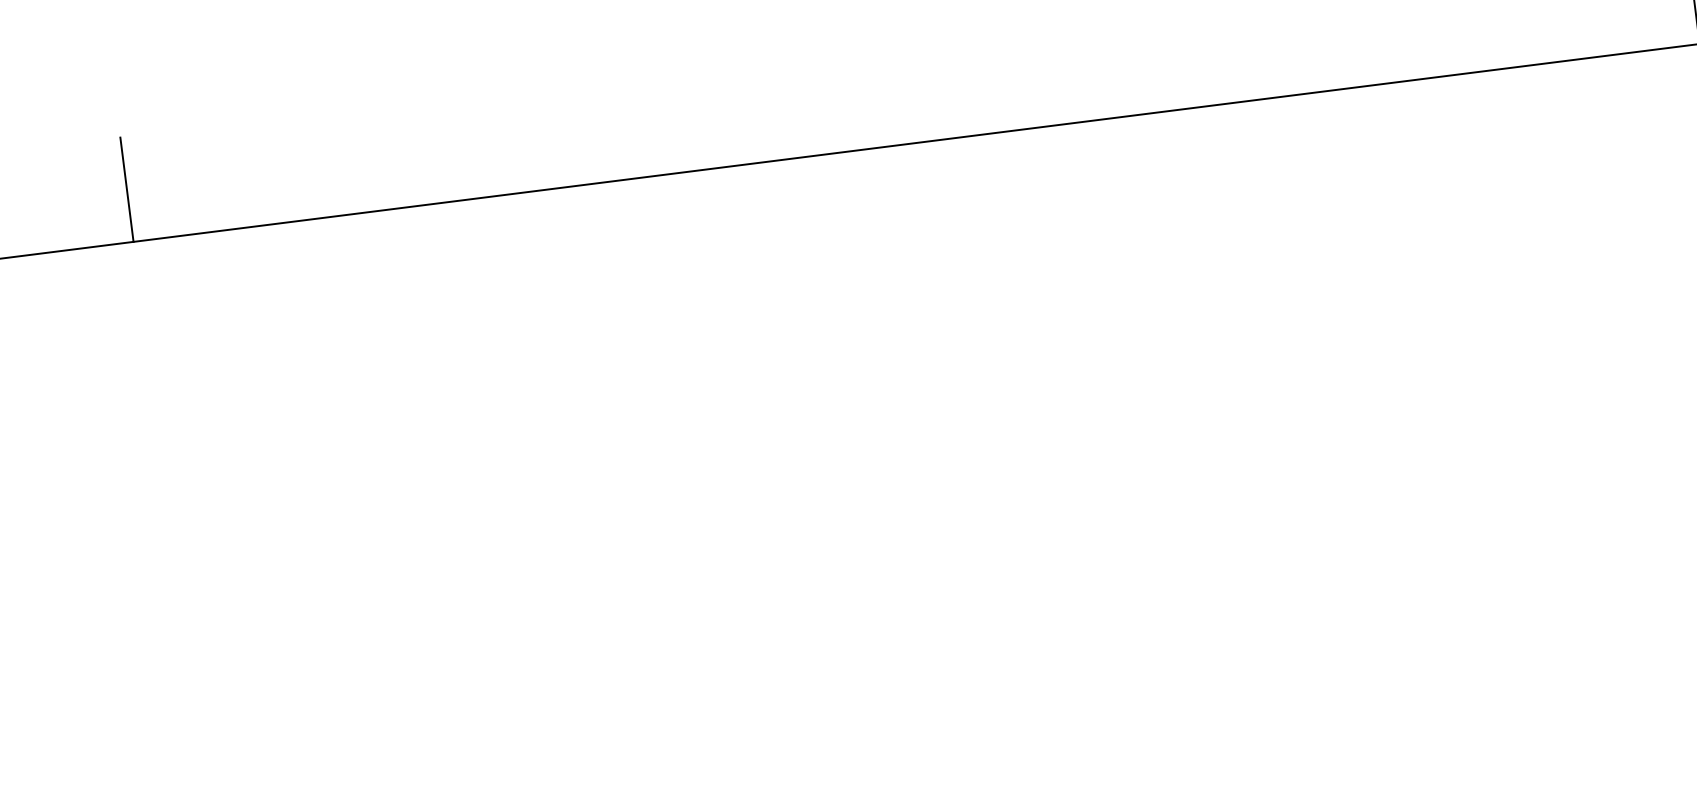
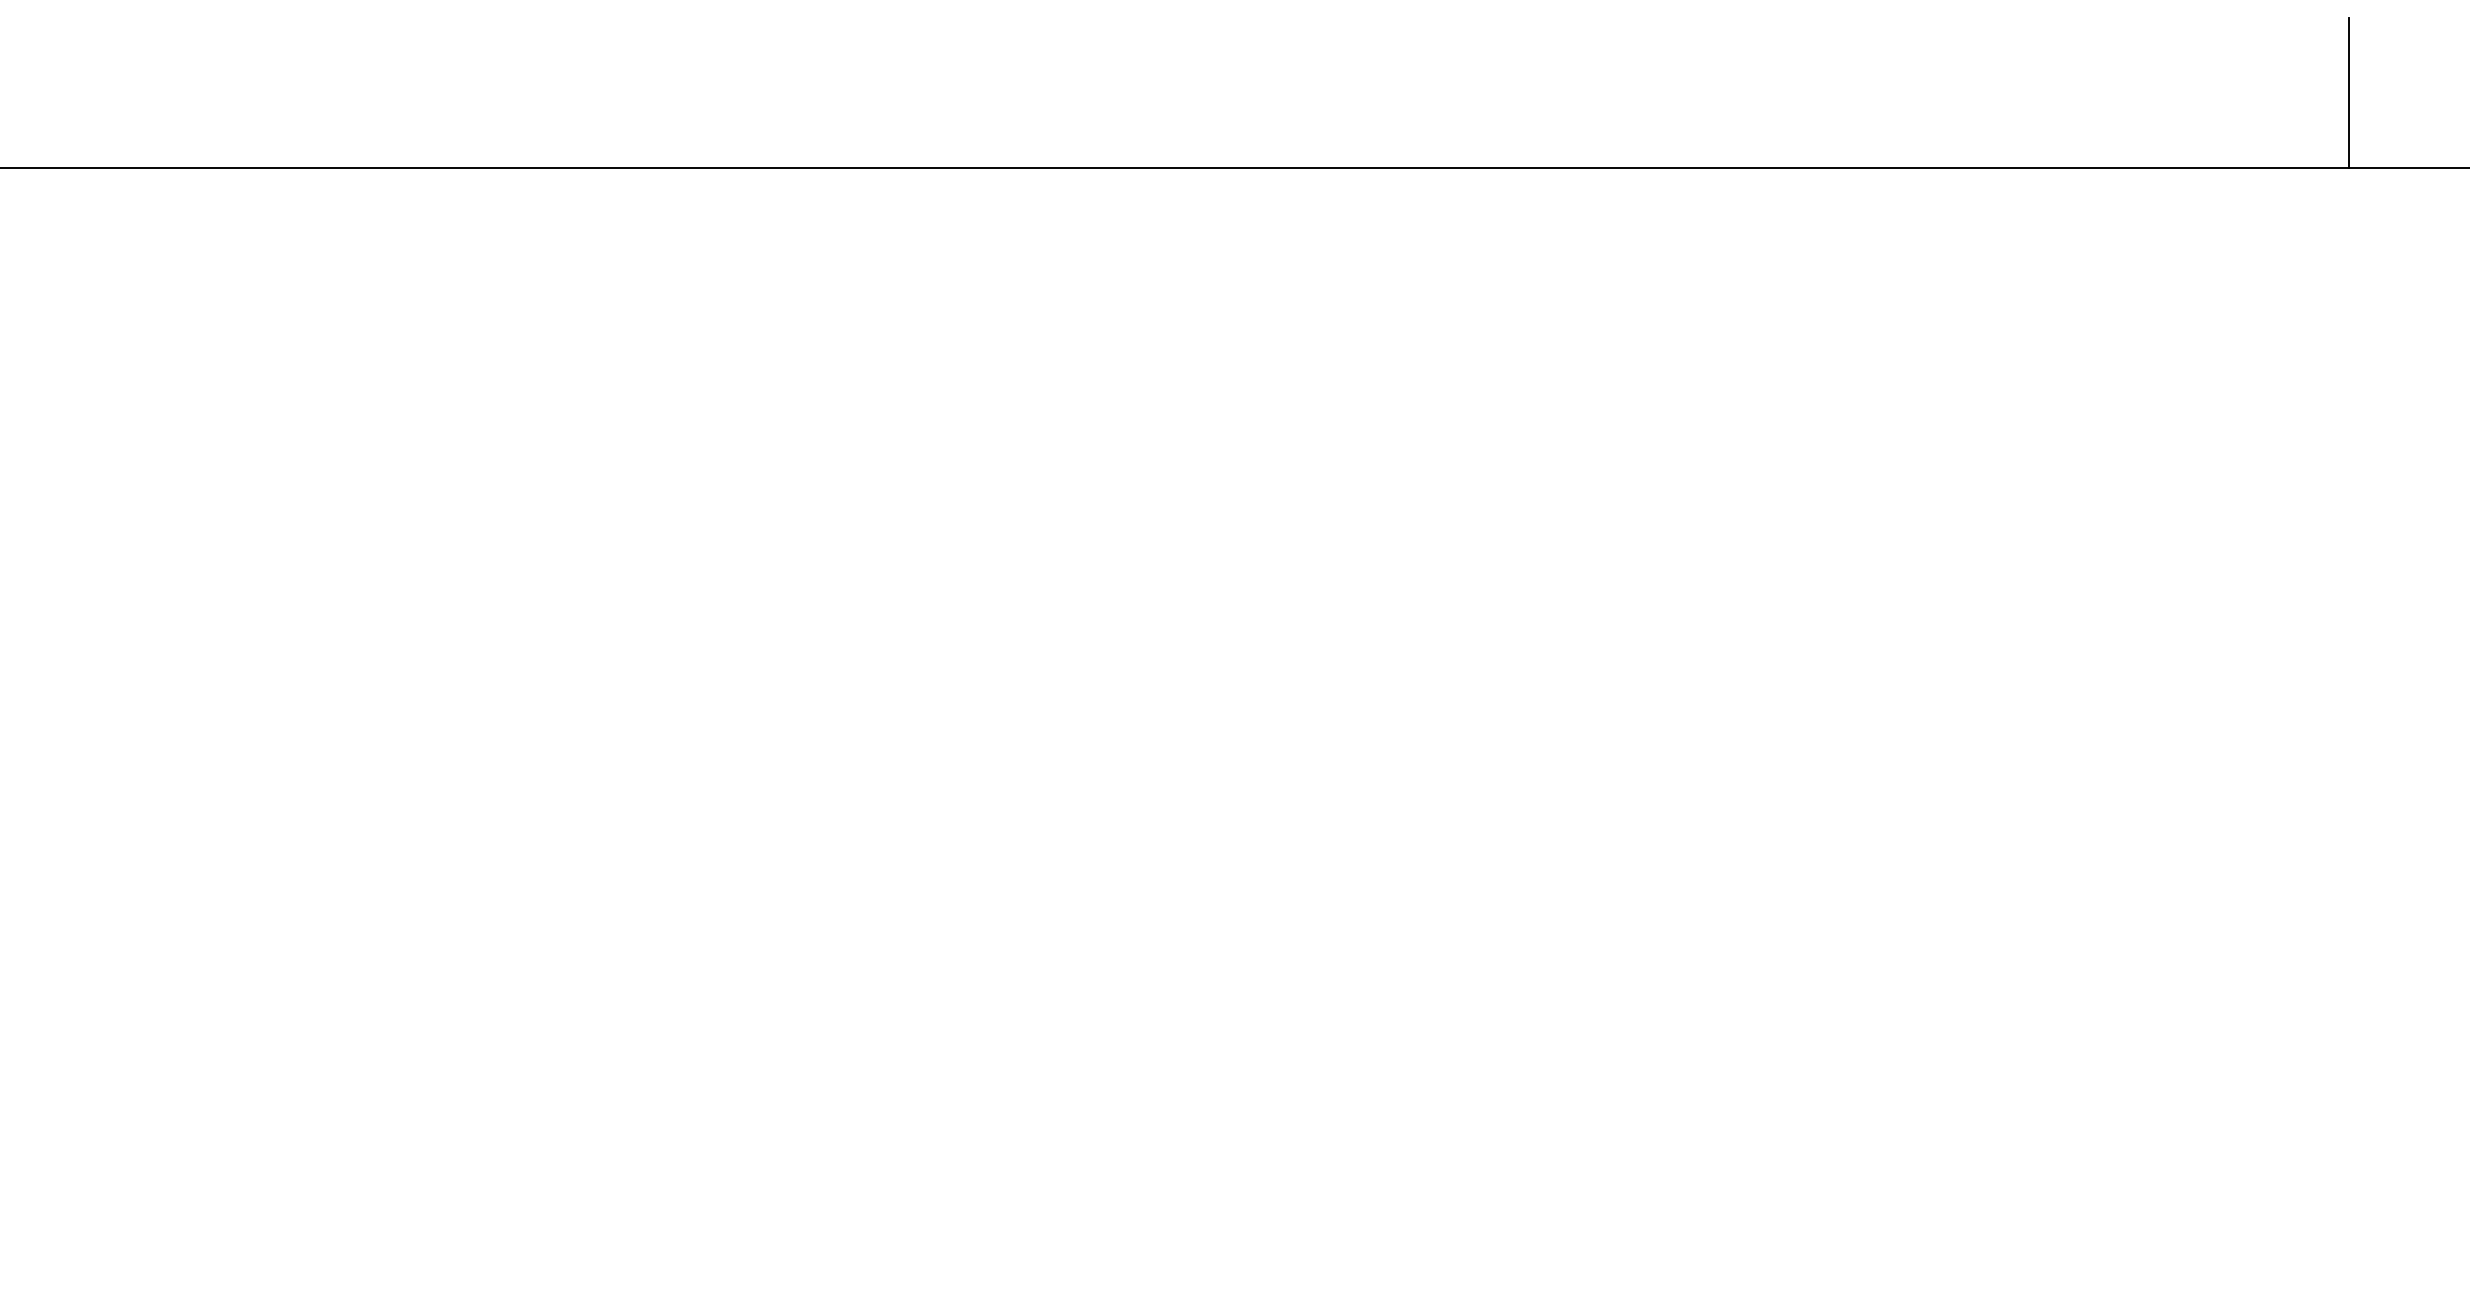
line: (126, 189) -> (103, 93), removed

